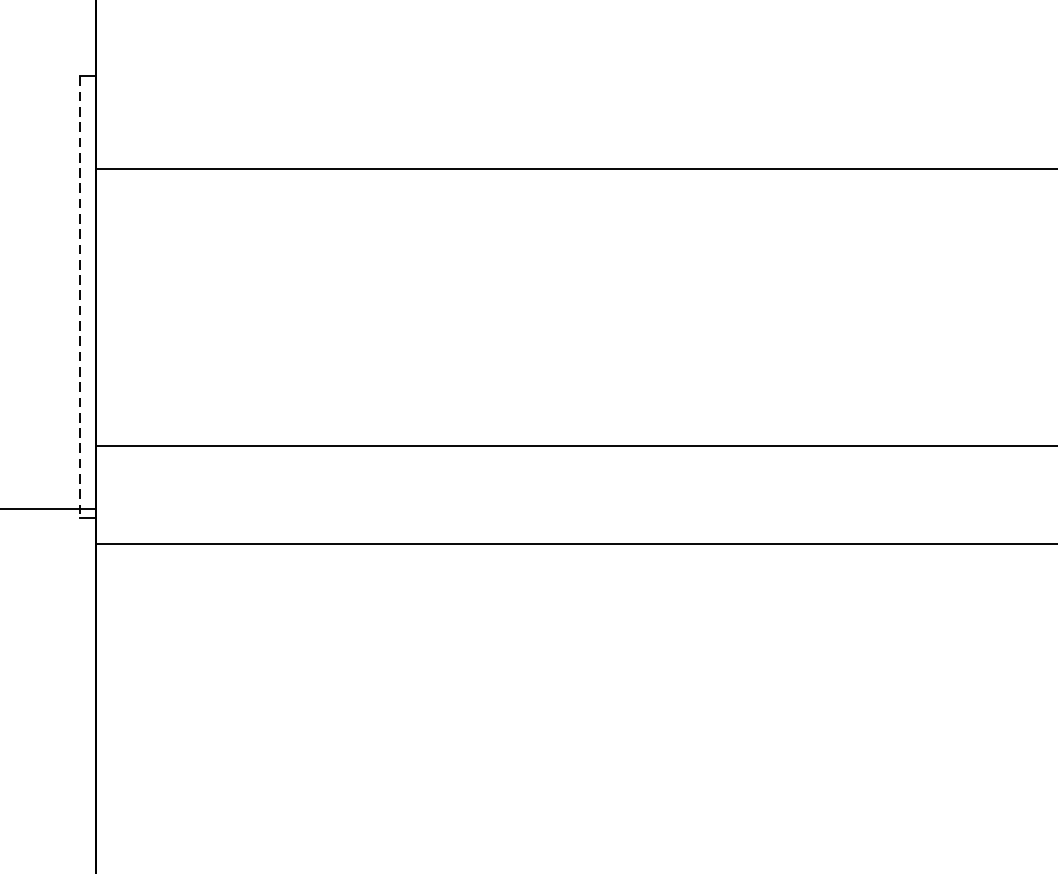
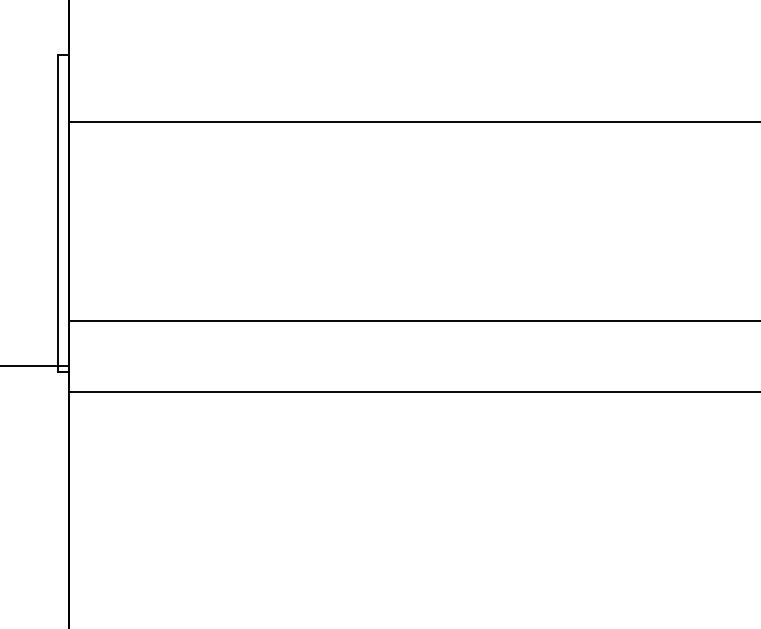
line: (79, 296) -> (57, 213), dashed -> solid

